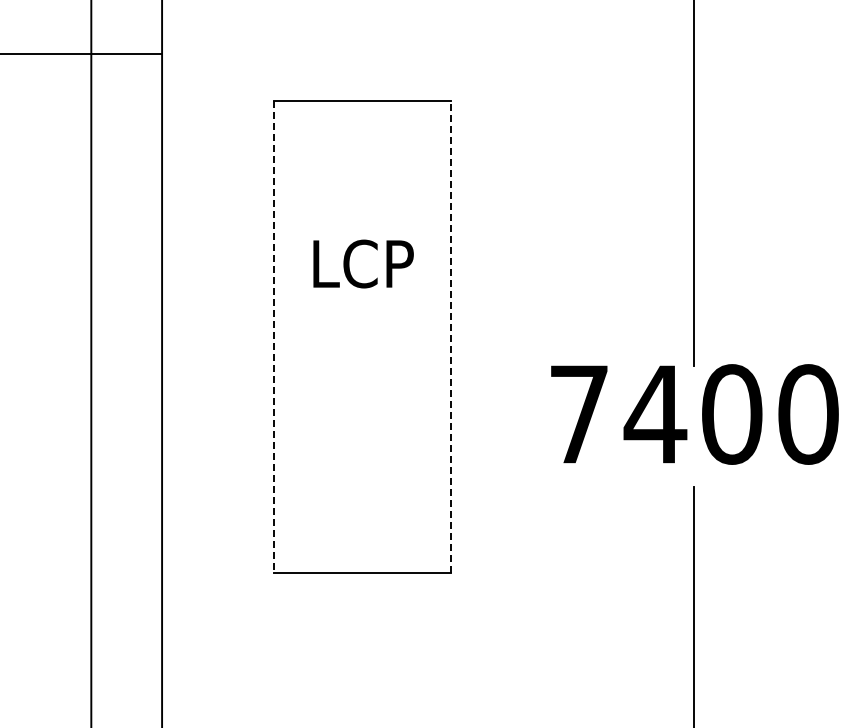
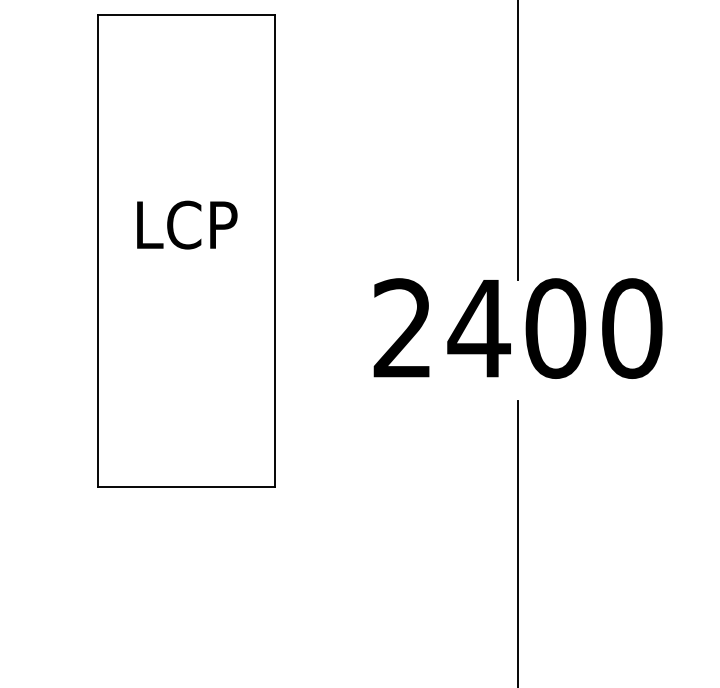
text: (363, 263) -> (187, 224), moved
line: (274, 336) -> (98, 250), dashed -> solid
line: (451, 336) -> (275, 250), dashed -> solid
text: (578, 413) -> (402, 327), 7400 -> 2400

